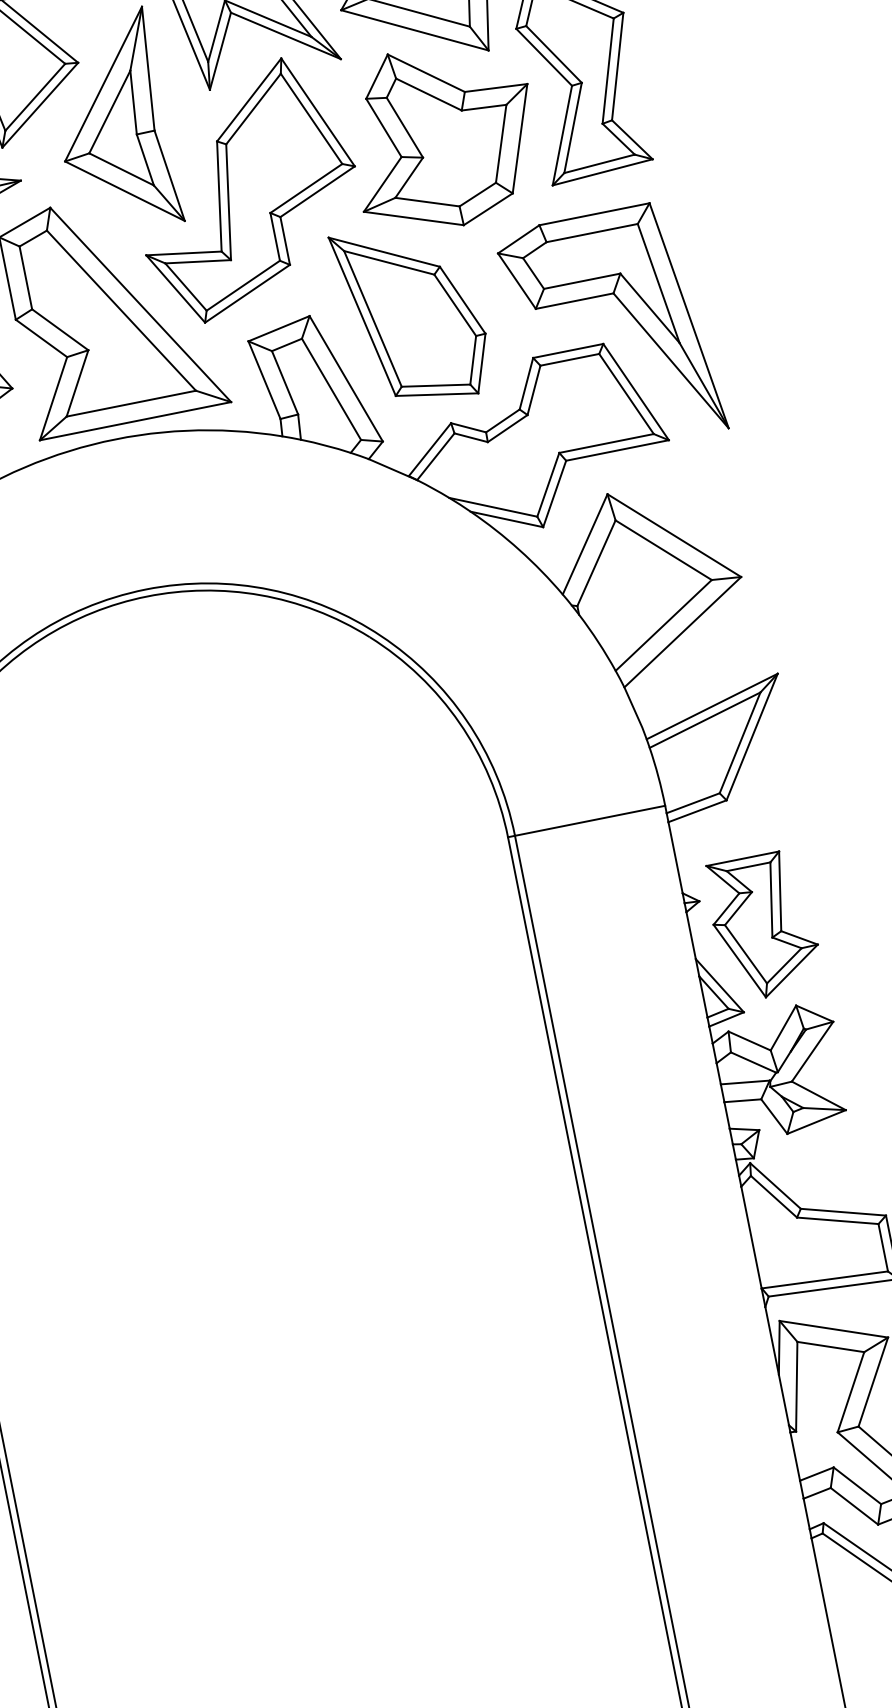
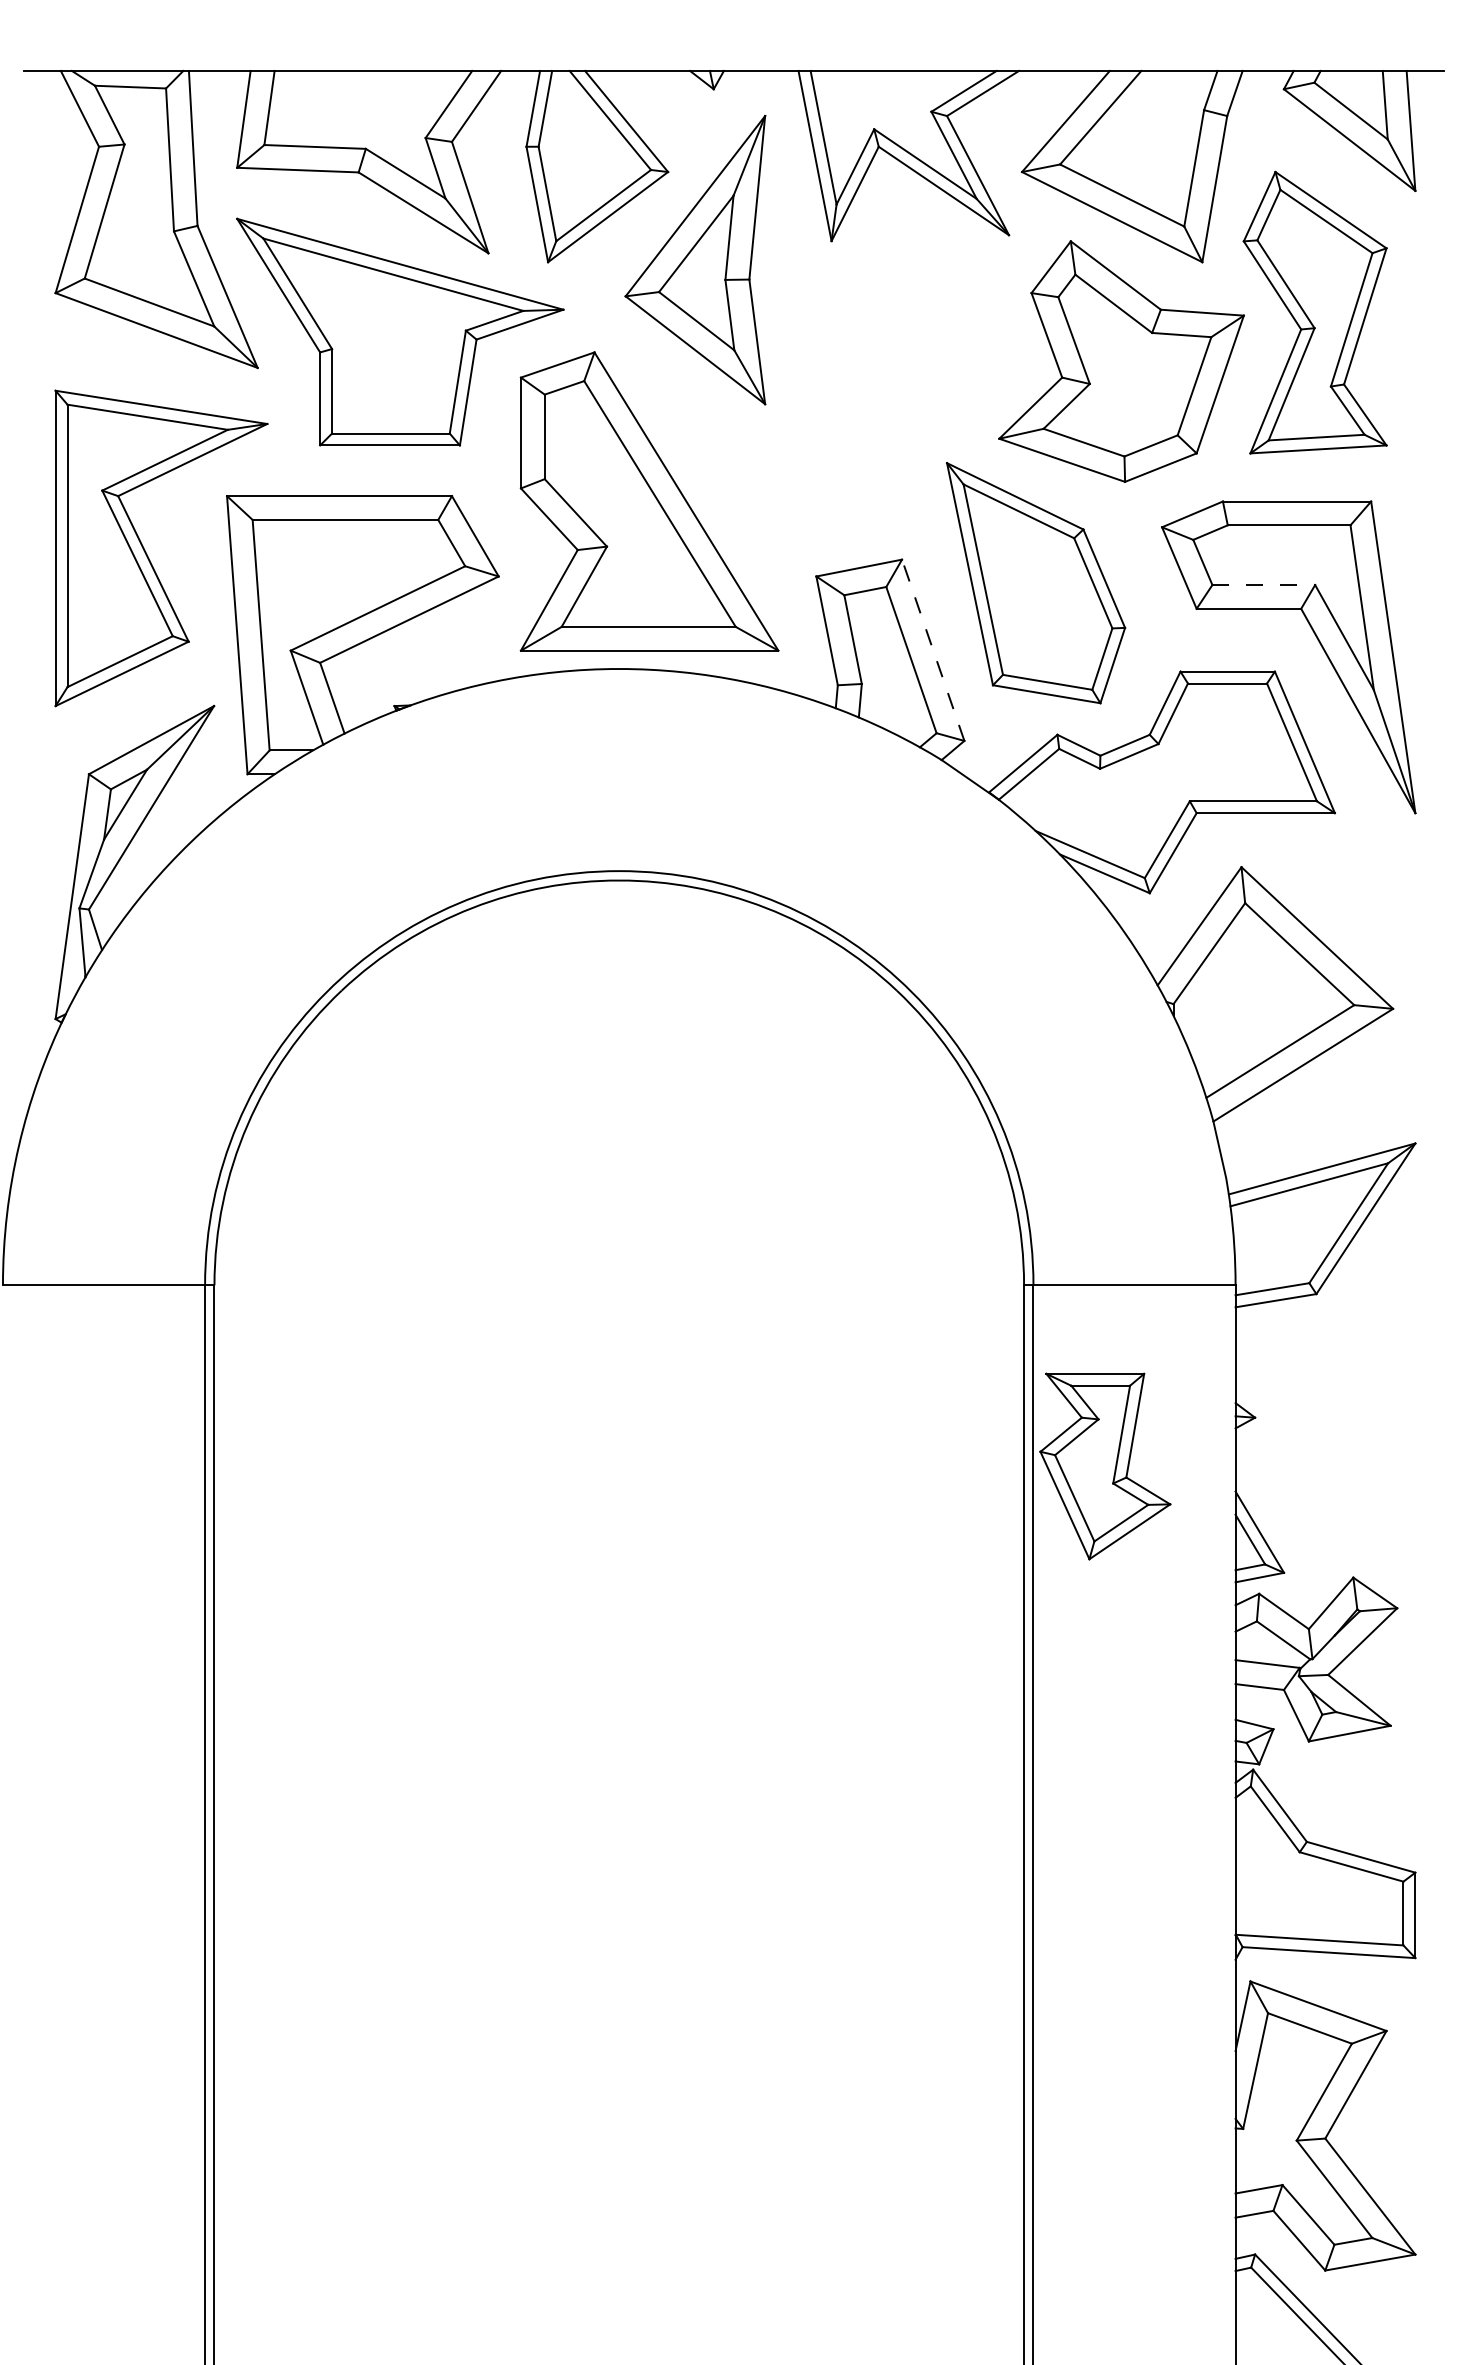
part: (246, 189) -> (852, 379), removed
line: (582, 281) -> (1264, 585), solid -> dashed
line: (346, 378) -> (933, 650), solid -> dashed
part: (764, 926) -> (1105, 1466), moved

